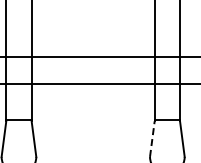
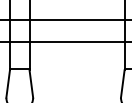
line: (152, 139) -> (122, 84), dashed -> solid

